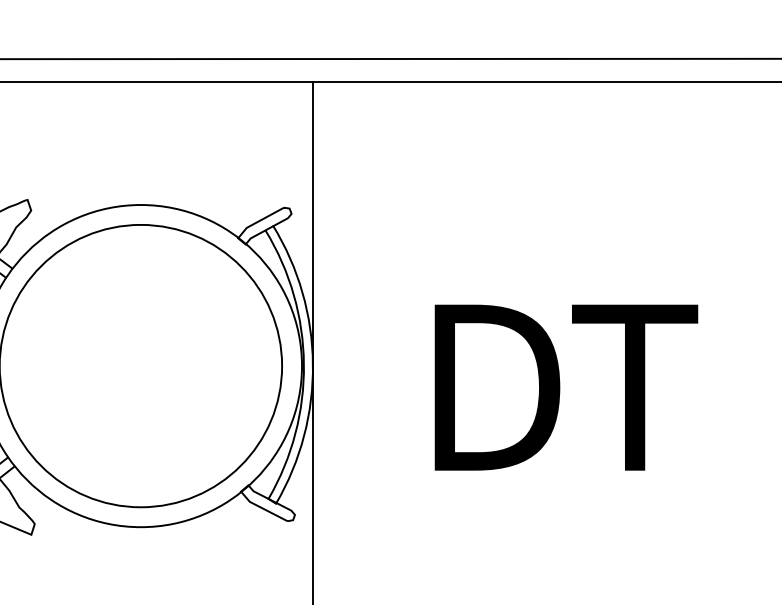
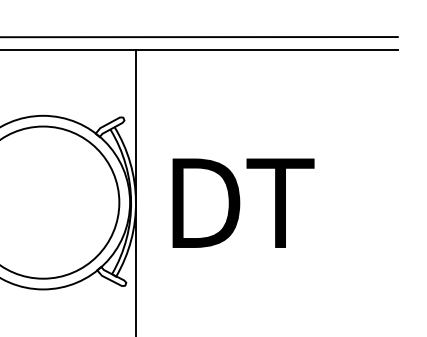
text: (566, 386) -> (243, 202), moved

